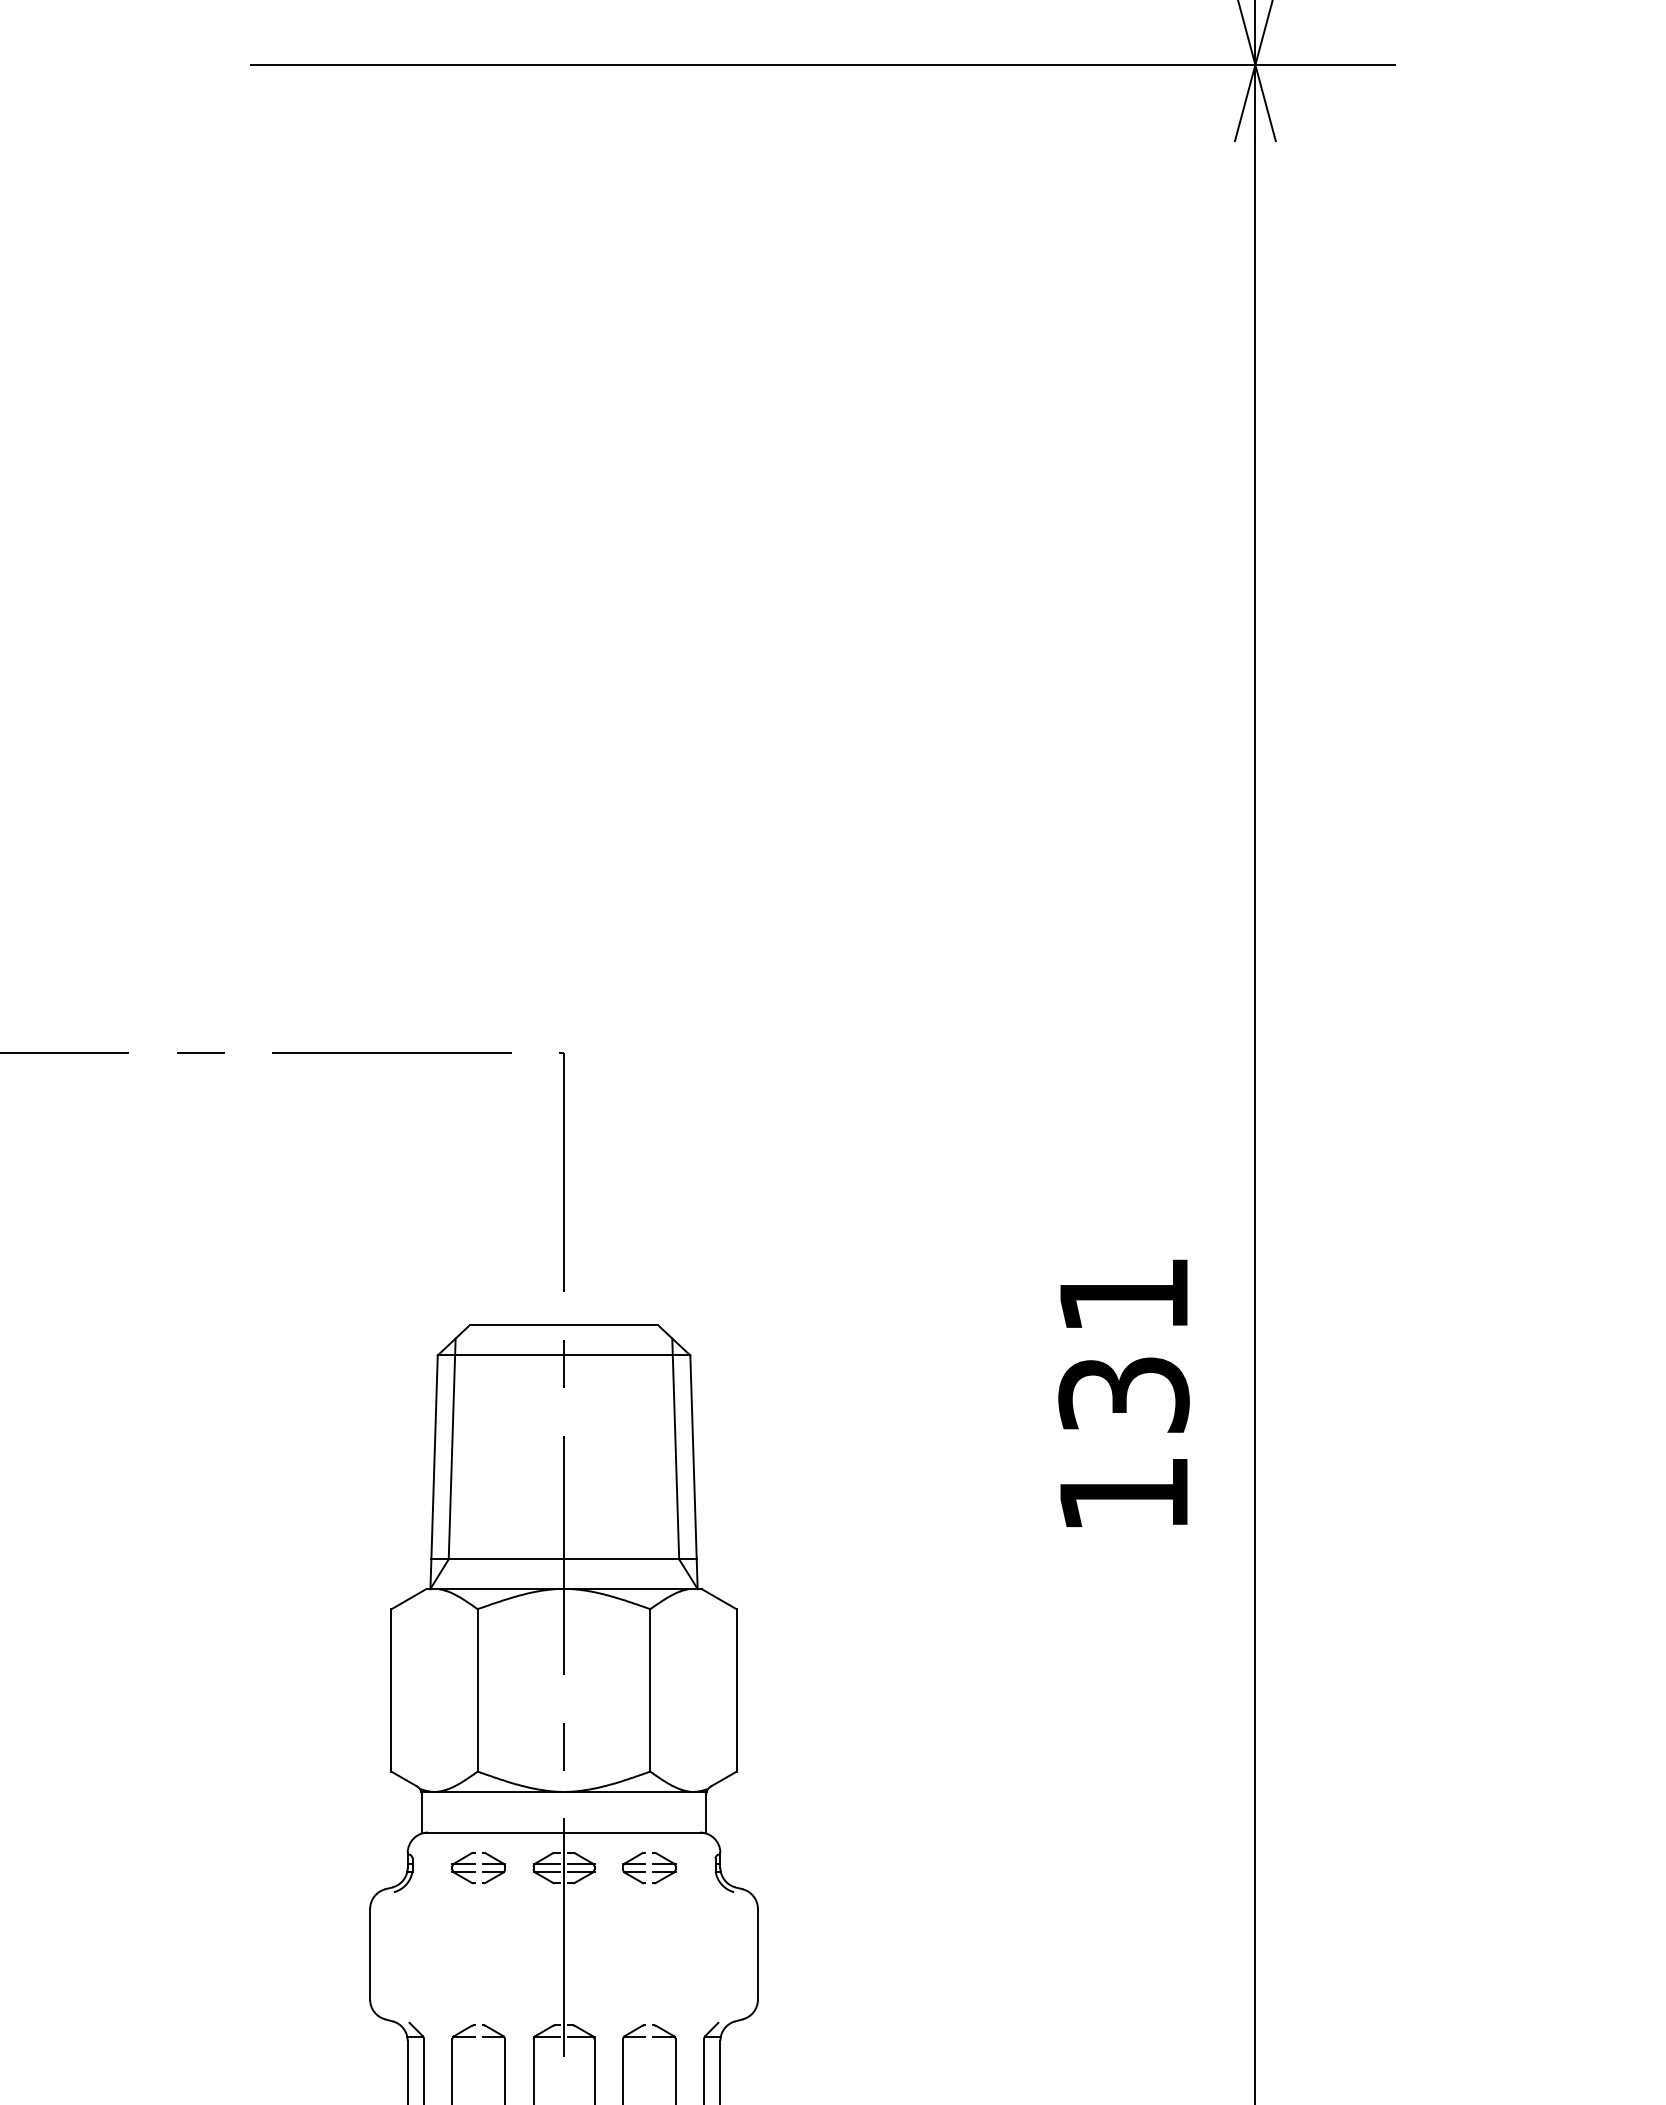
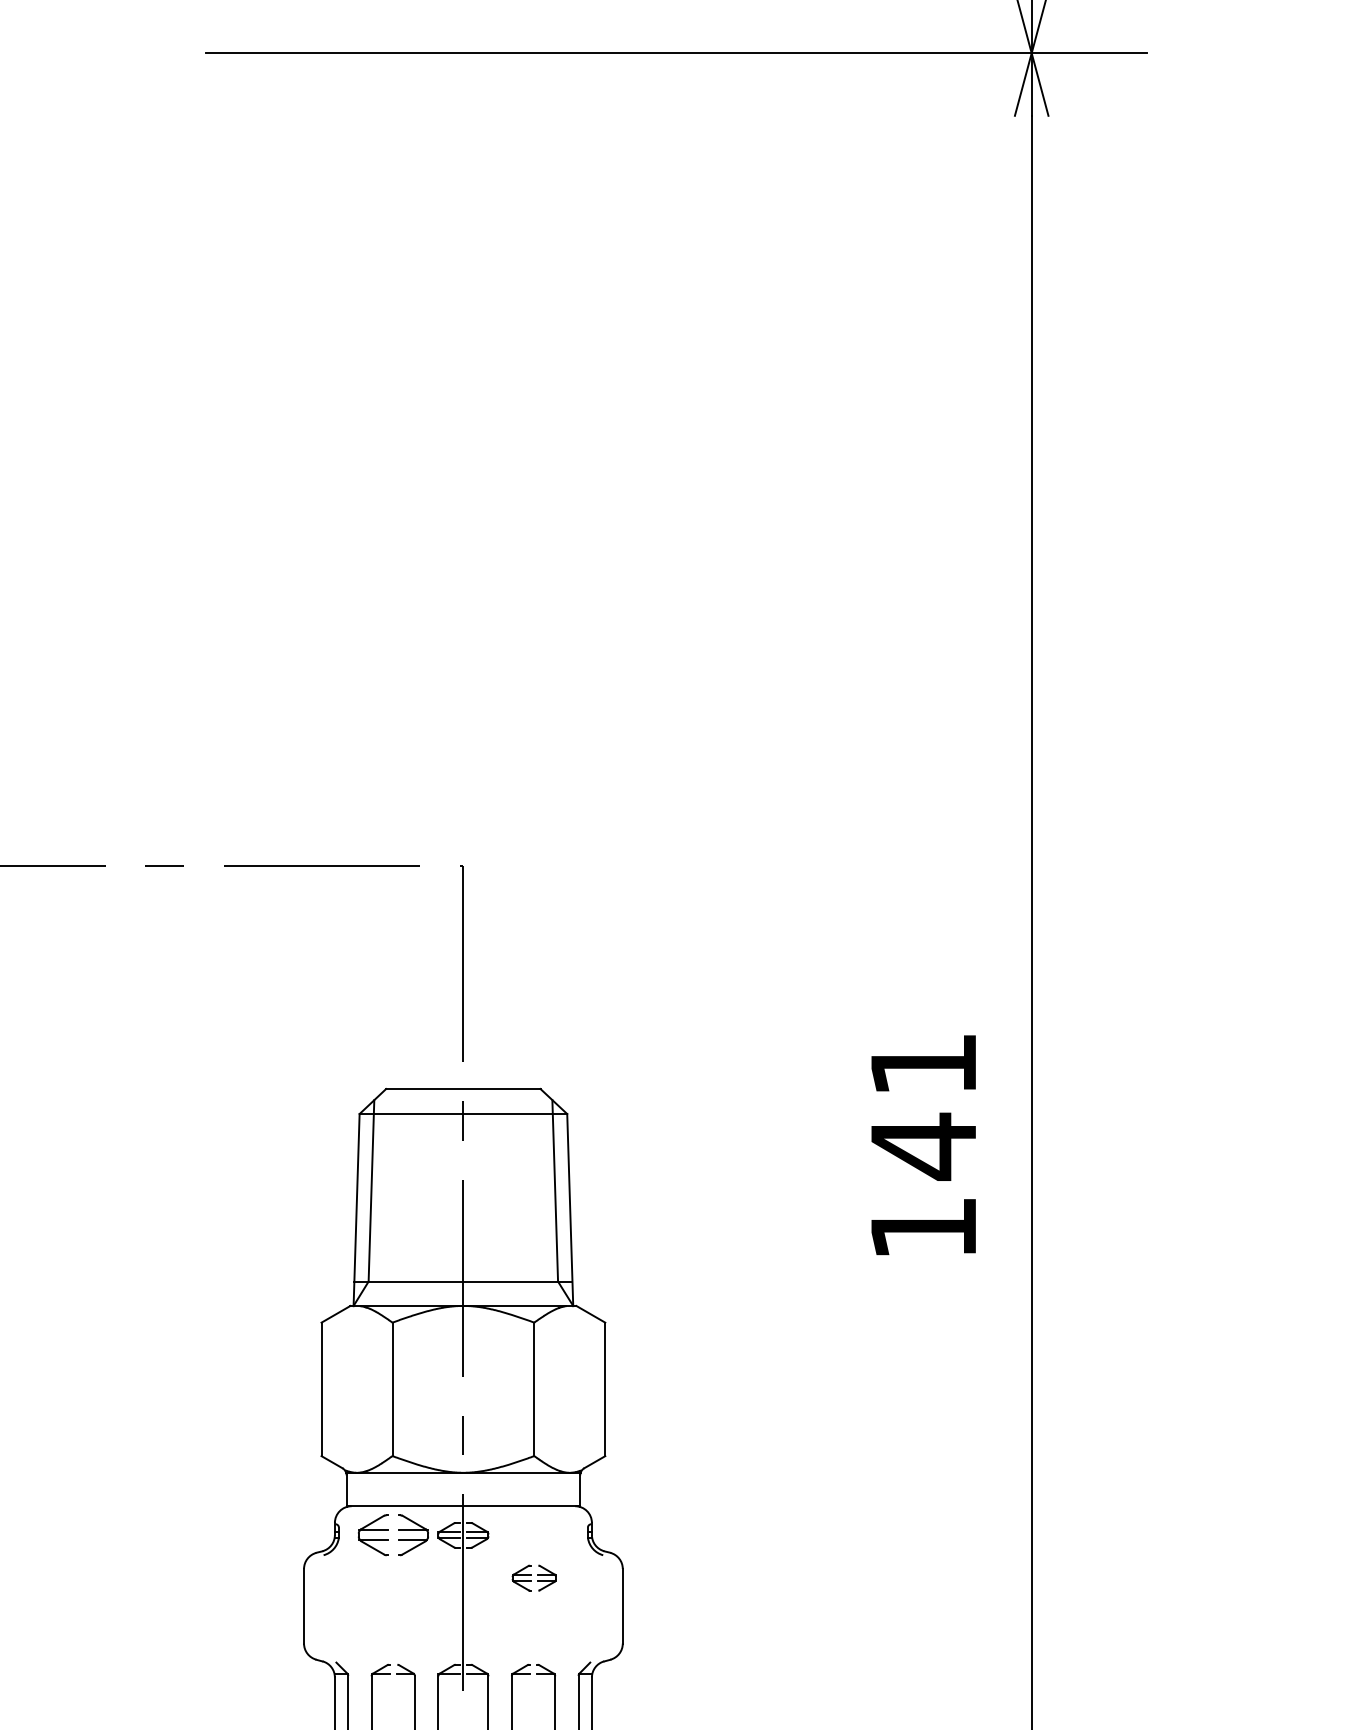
text: (1123, 1394) -> (923, 1146), 131 -> 141
part: (478, 1868) -> (393, 1535), size x1.6
part: (649, 1868) -> (534, 1578), moved

